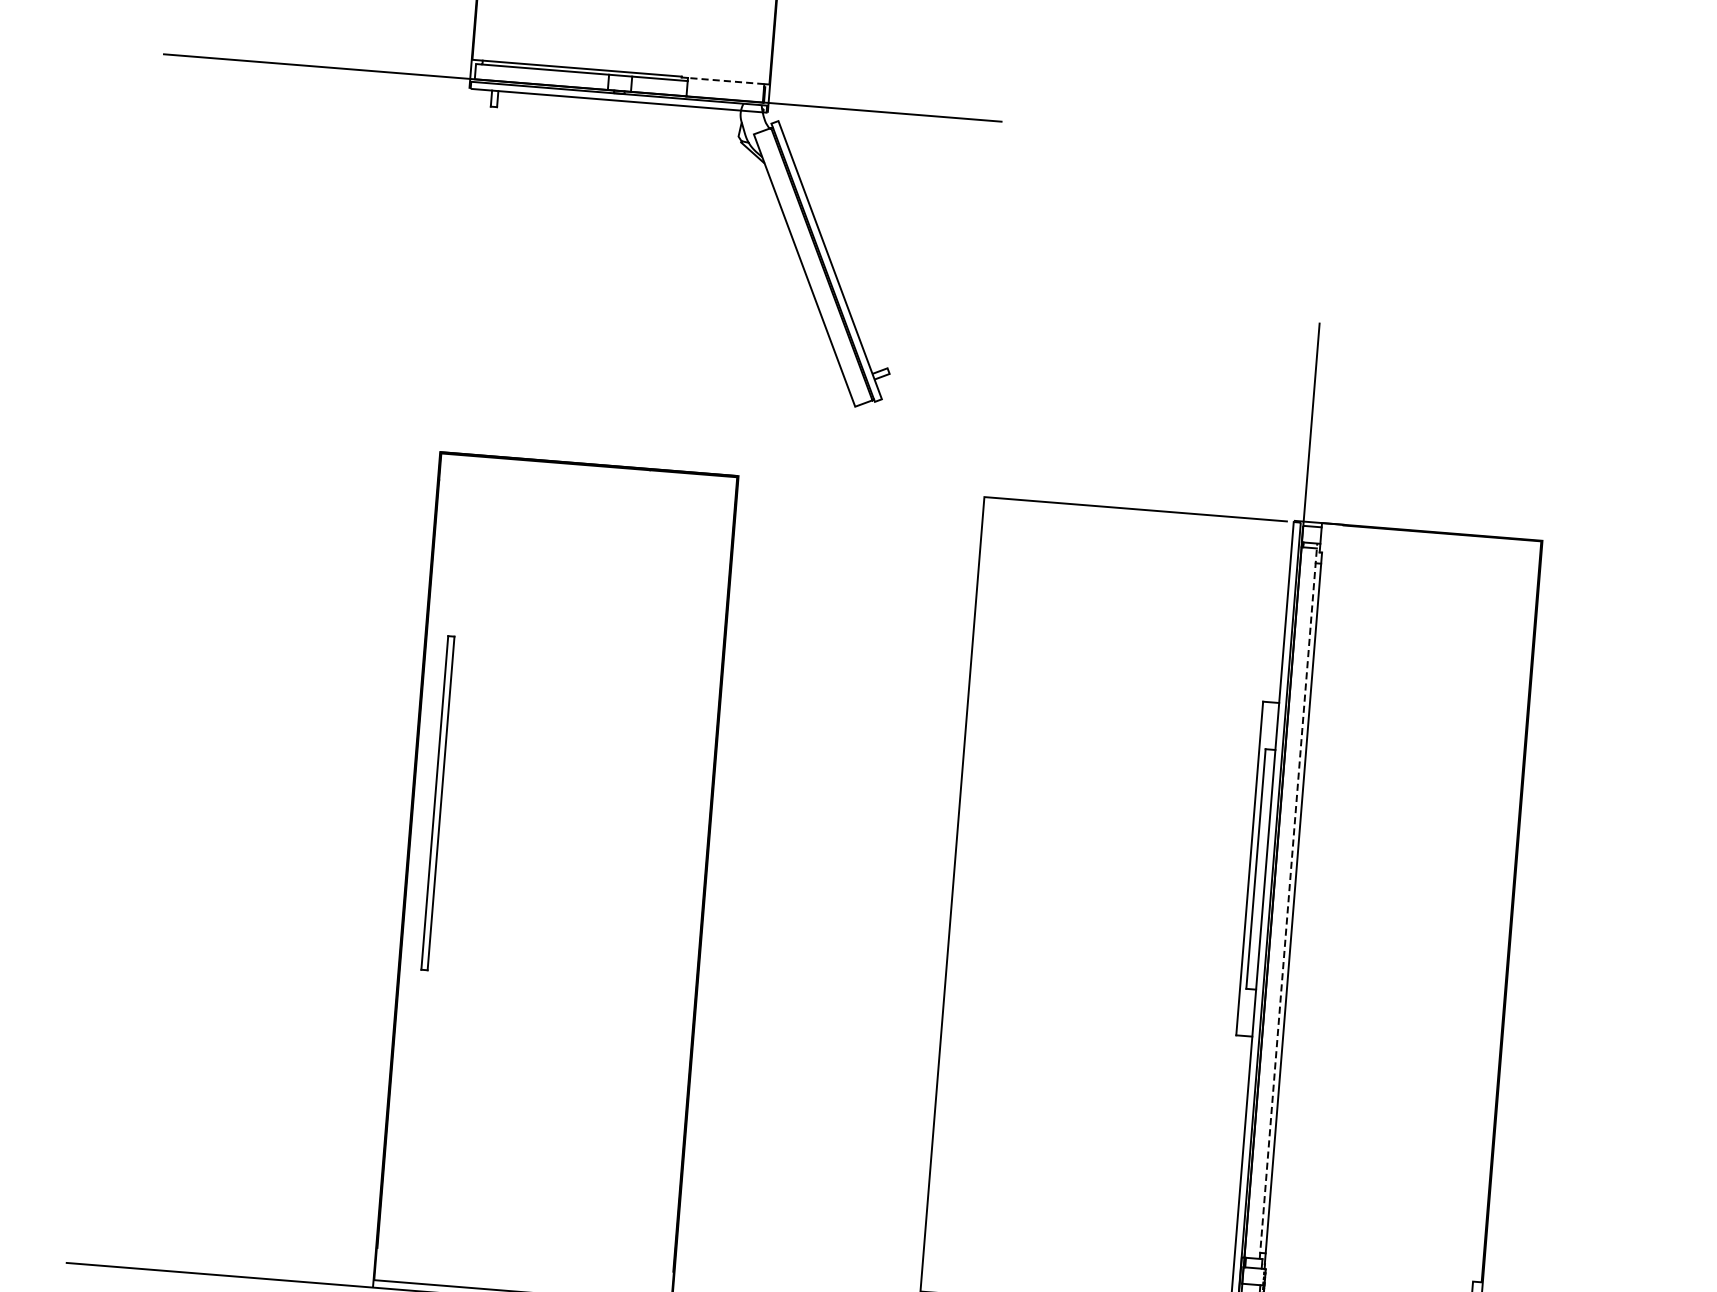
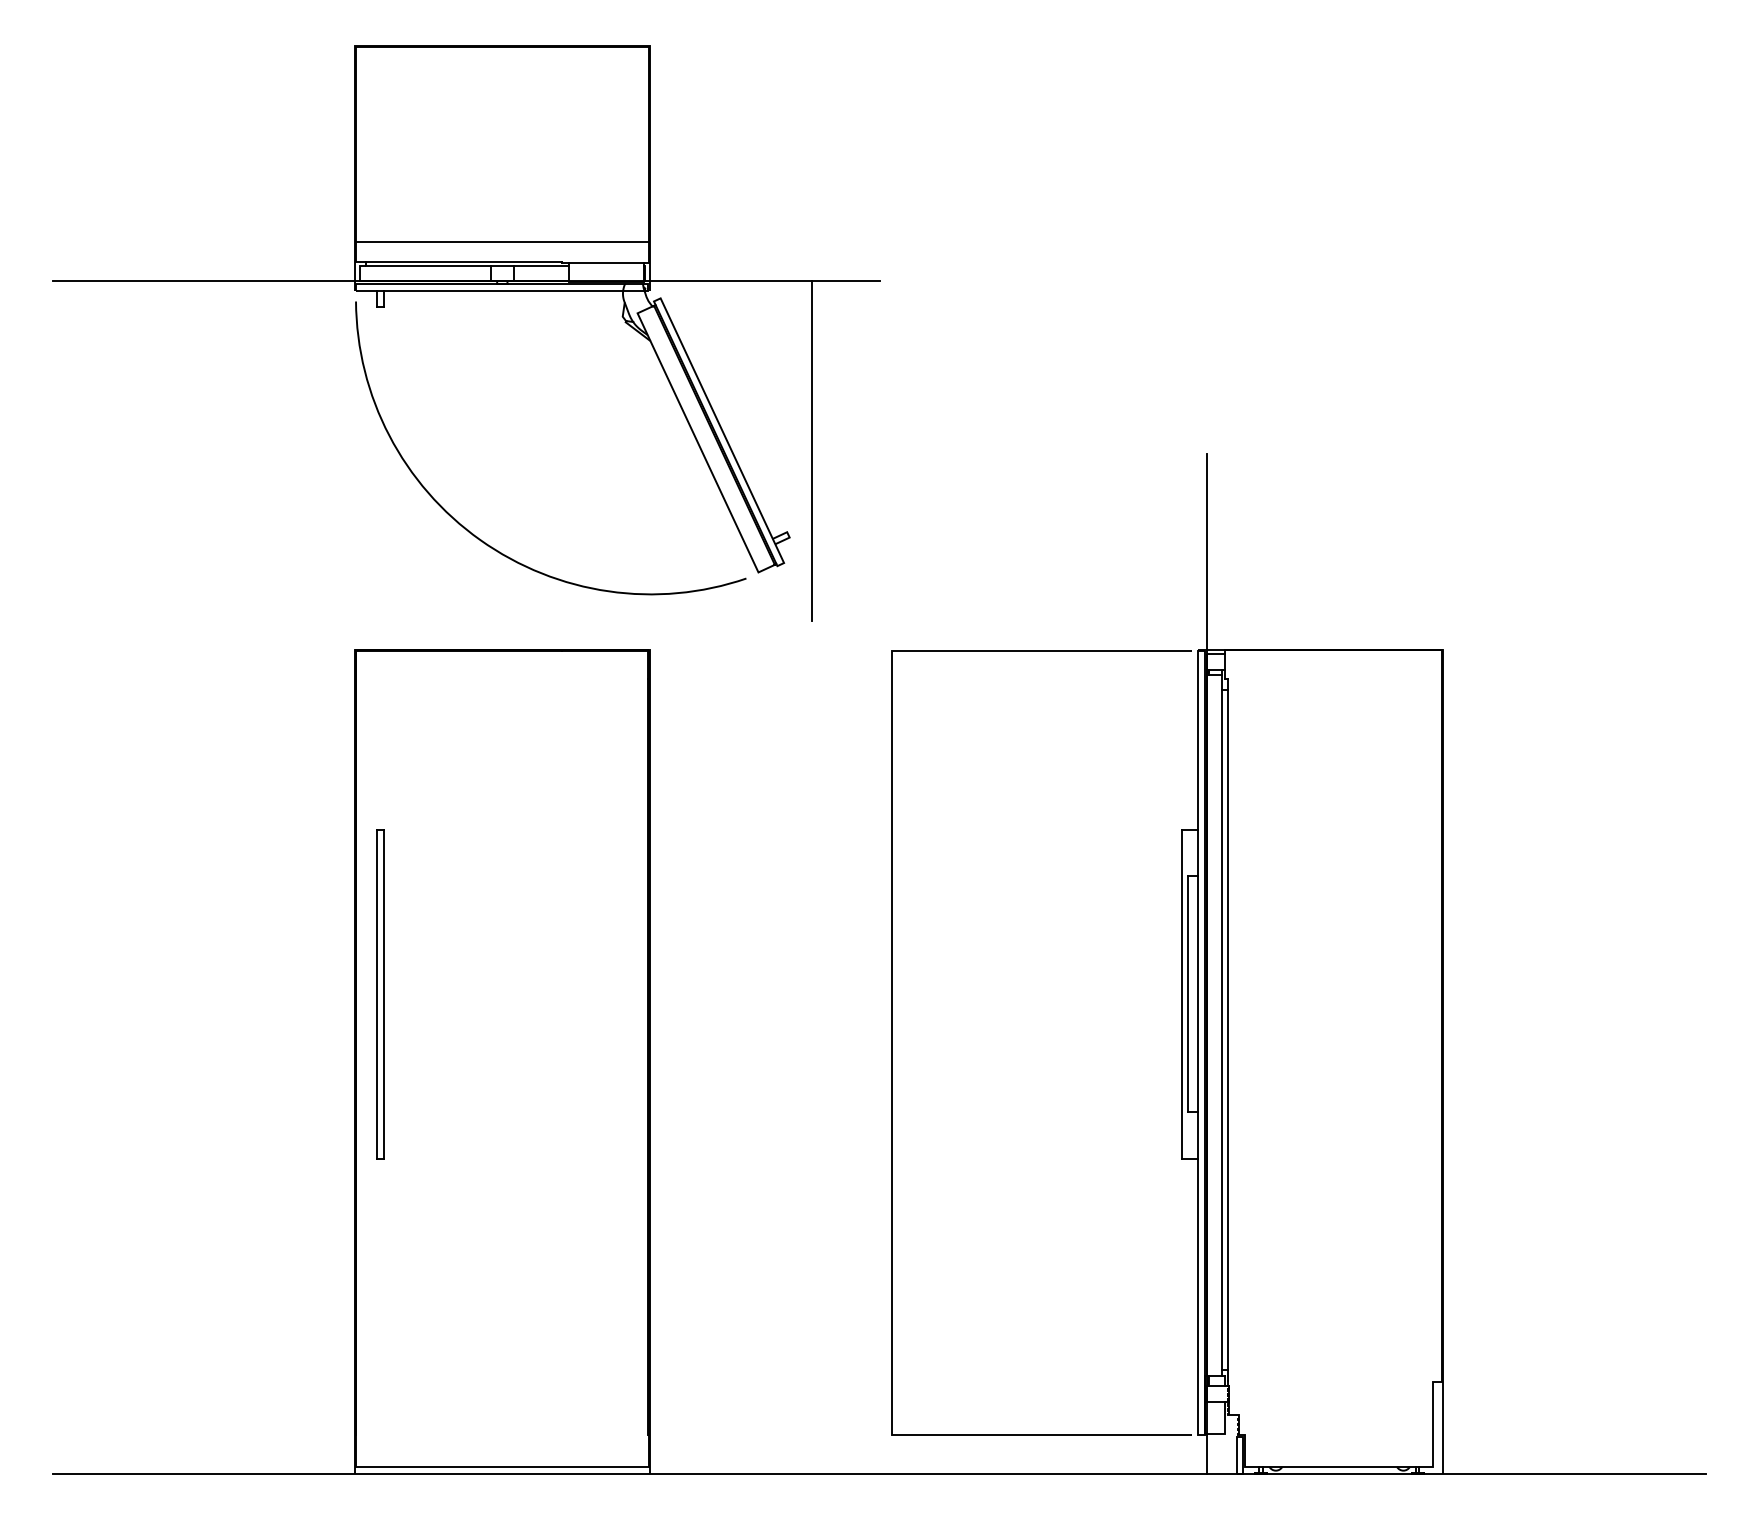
line: (621, 50) -> (501, 241), added
line: (726, 81) -> (606, 263), dashed -> solid
line: (918, 287) -> (811, 450), added
arc: (583, 355) -> (487, 543), added
line: (1288, 900) -> (1222, 1022), dashed -> solid

